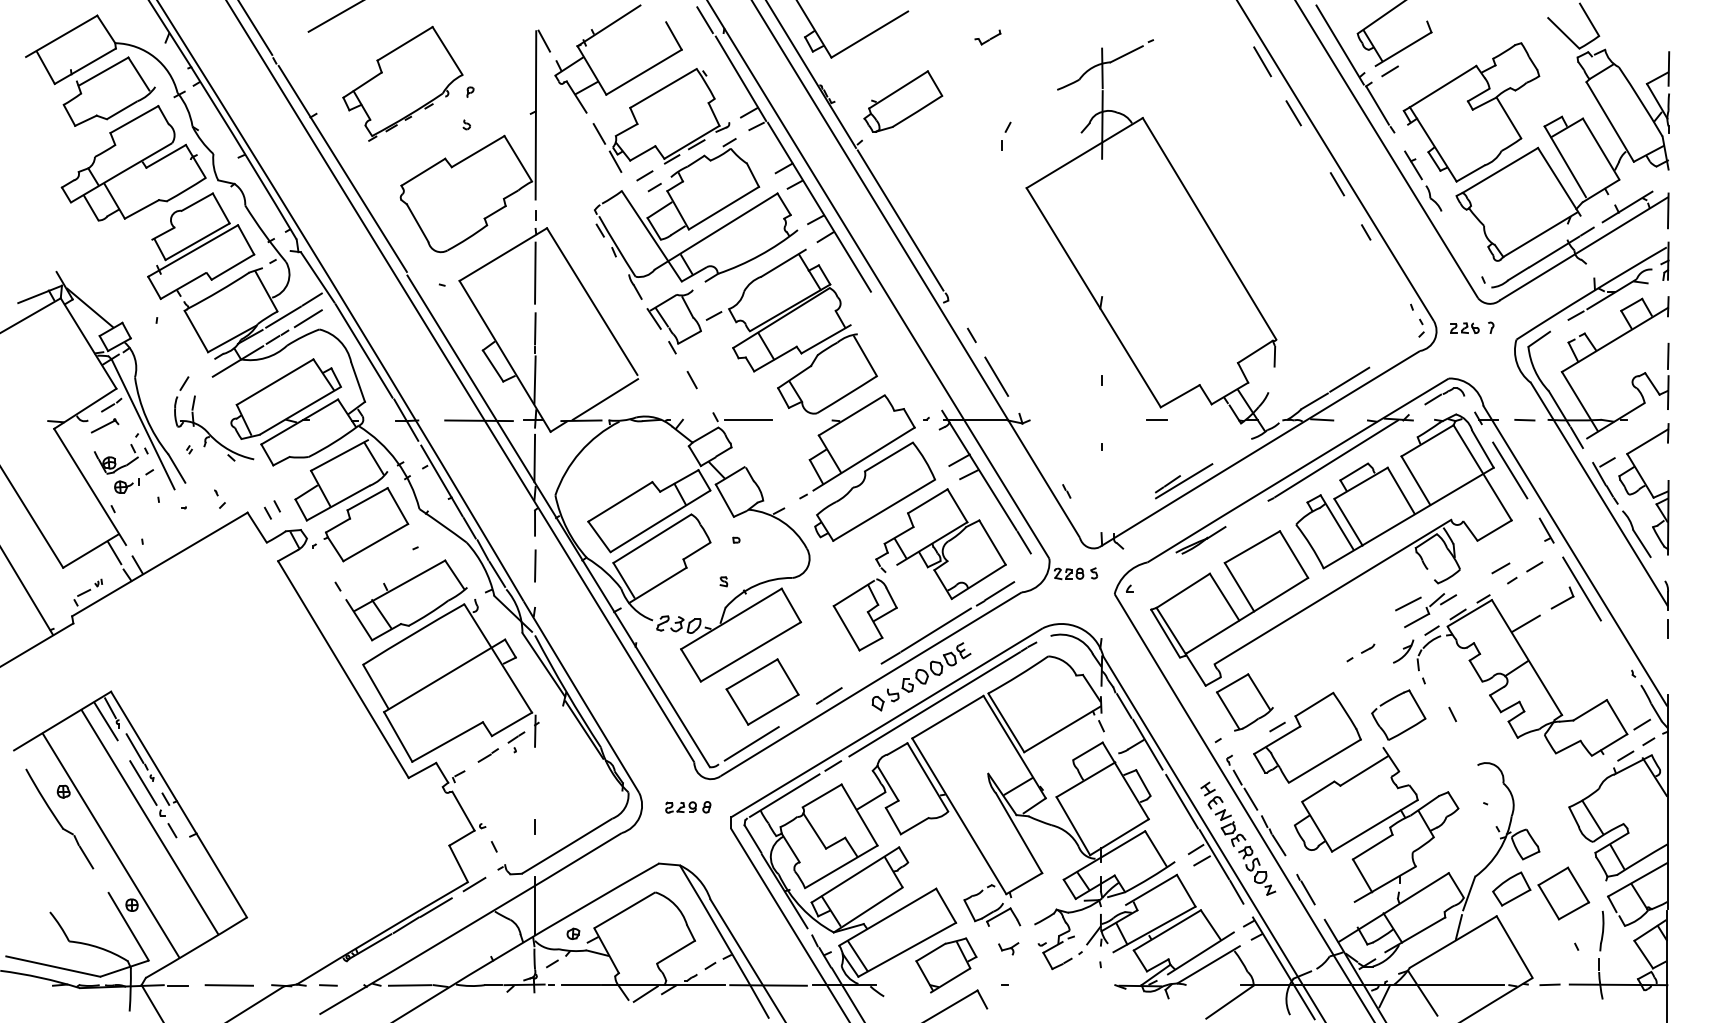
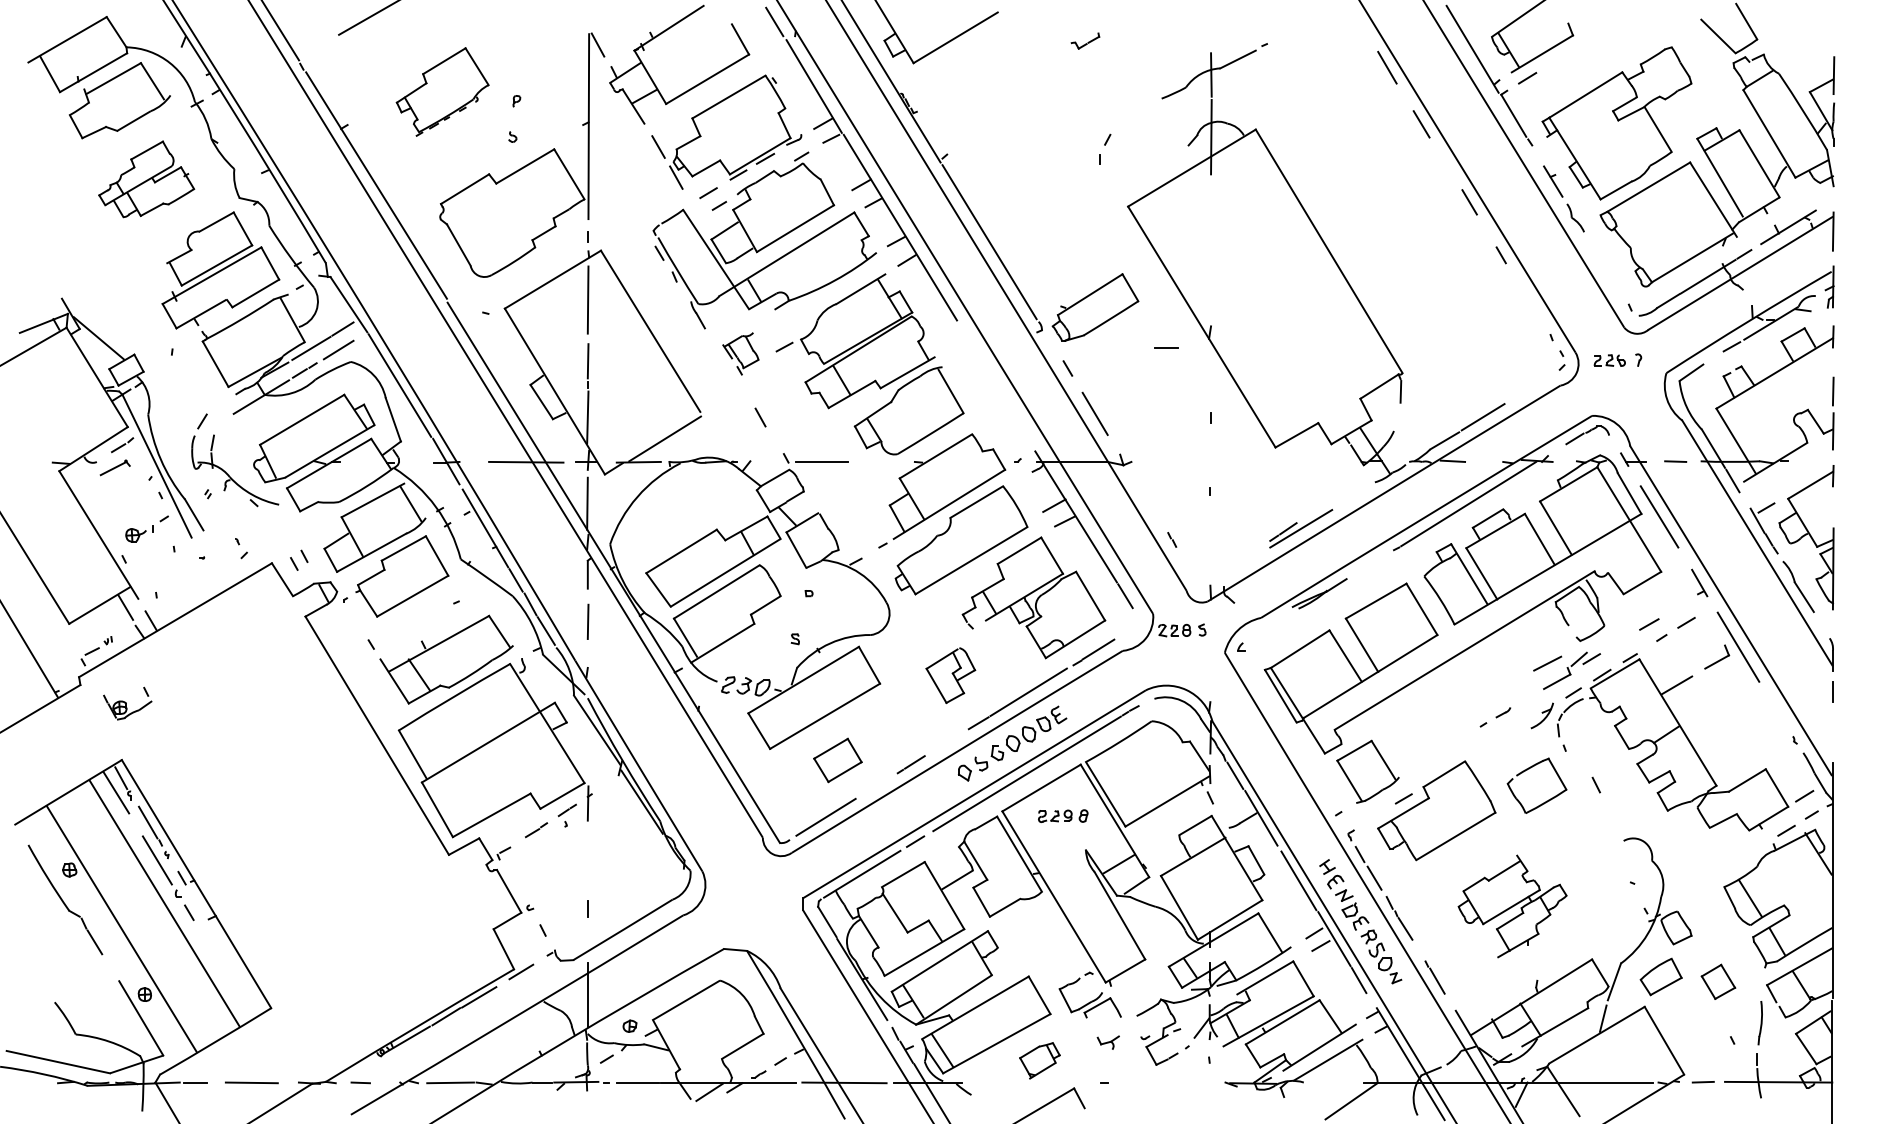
part: (402, 83) -> (442, 91), size x0.7
part: (903, 101) -> (1095, 307), moved
part: (133, 163) -> (146, 179), size x0.6
part: (673, 321) -> (740, 353), size x0.6
line: (1157, 420) -> (1166, 347), moved
part: (116, 459) -> (127, 703), moved
part: (865, 614) -> (950, 675), size x0.7
part: (762, 692) -> (837, 760), size x0.6
part: (688, 806) -> (1063, 815), moved
part: (1376, 824) -> (1512, 906), size x0.6
part: (1563, 893) -> (1718, 981), size x0.6
part: (946, 965) -> (1039, 1060), size x0.6

